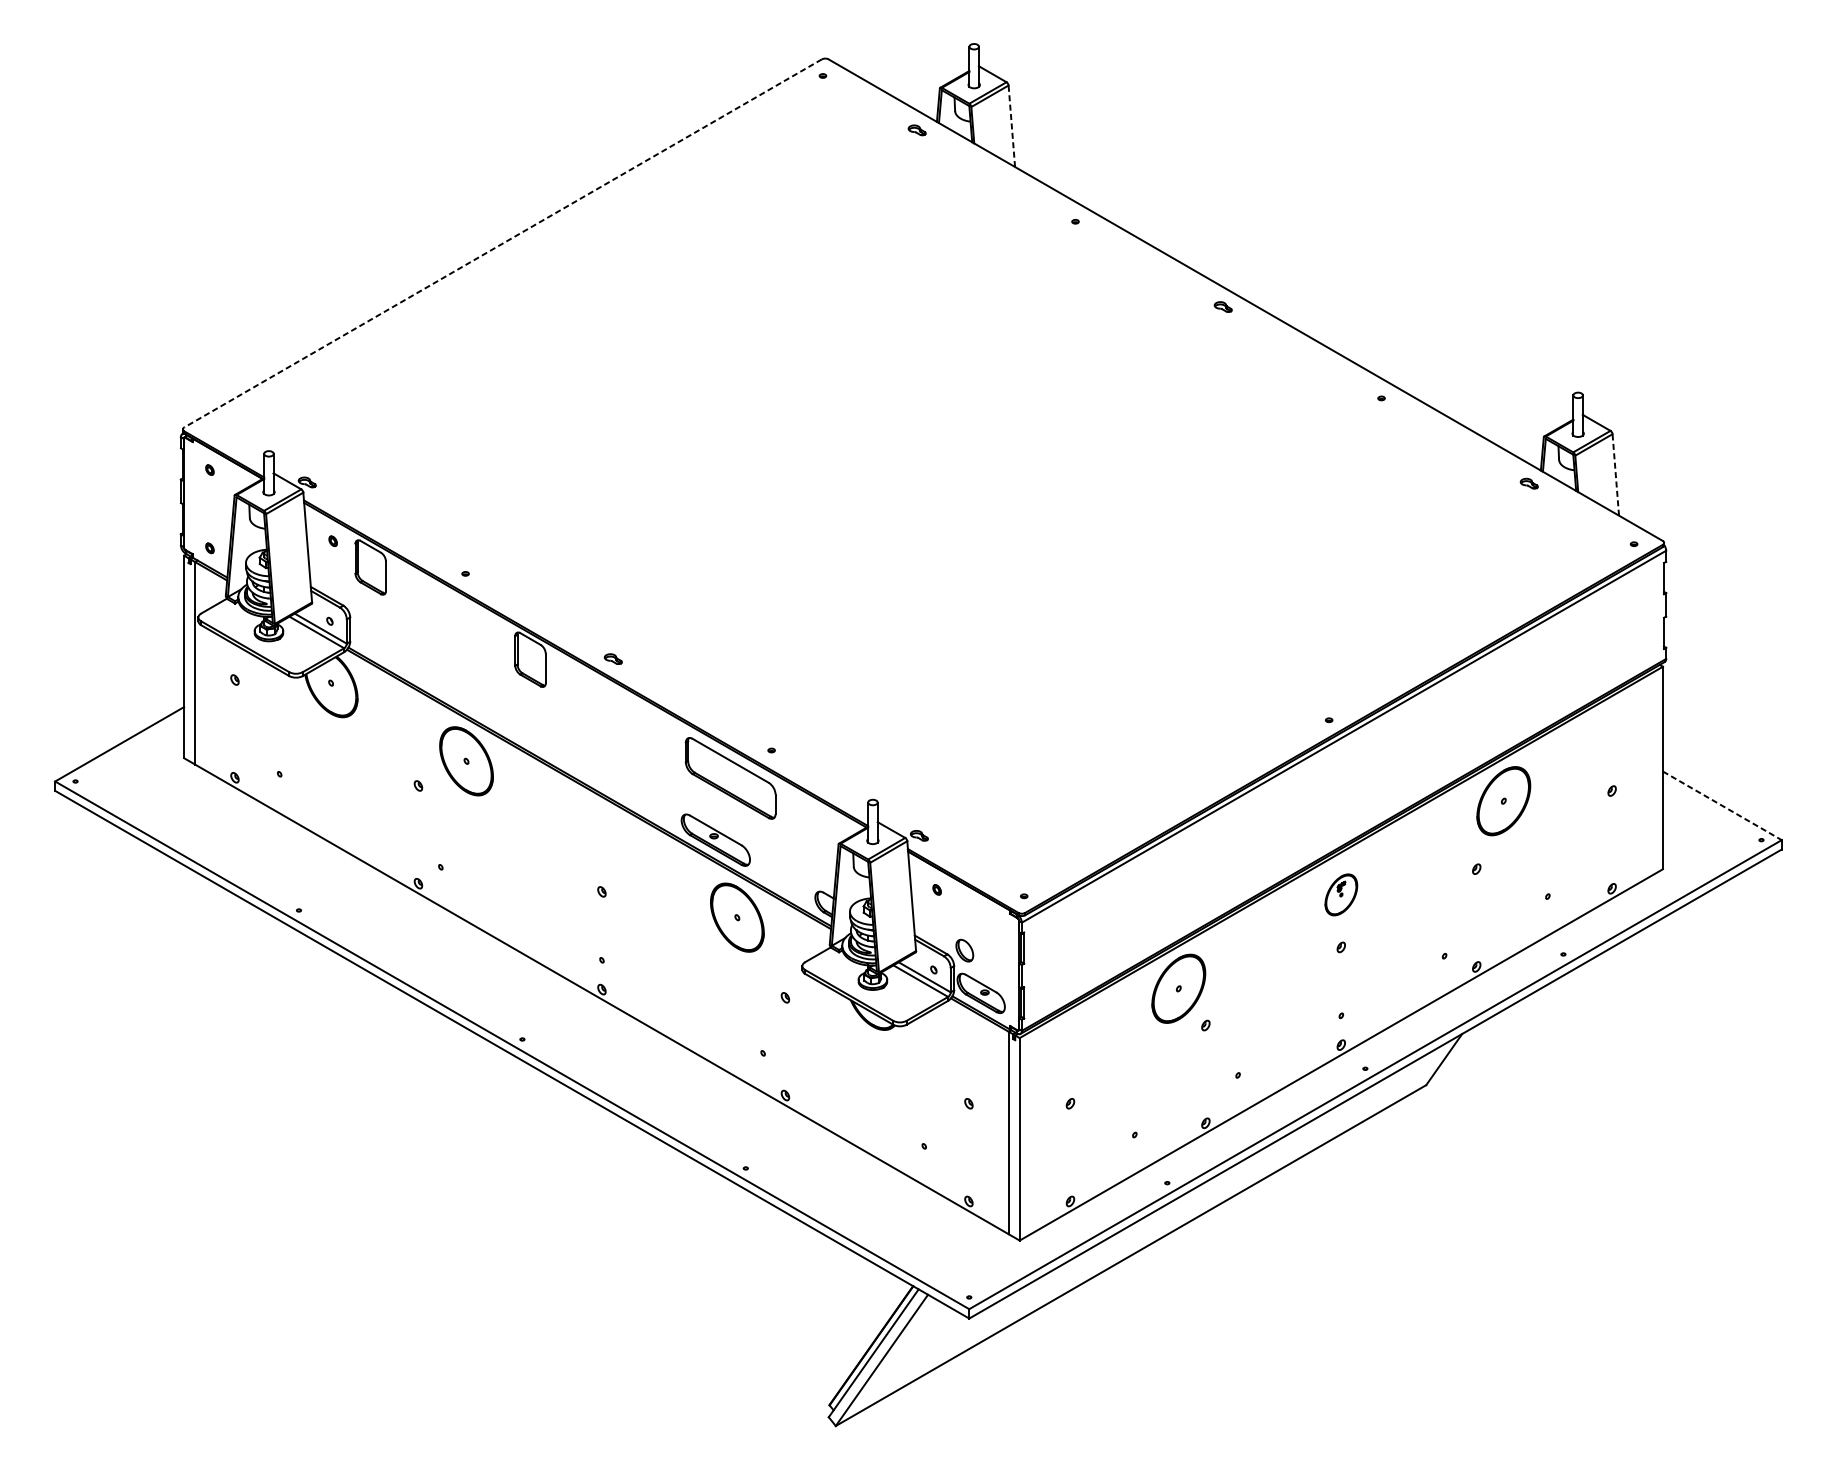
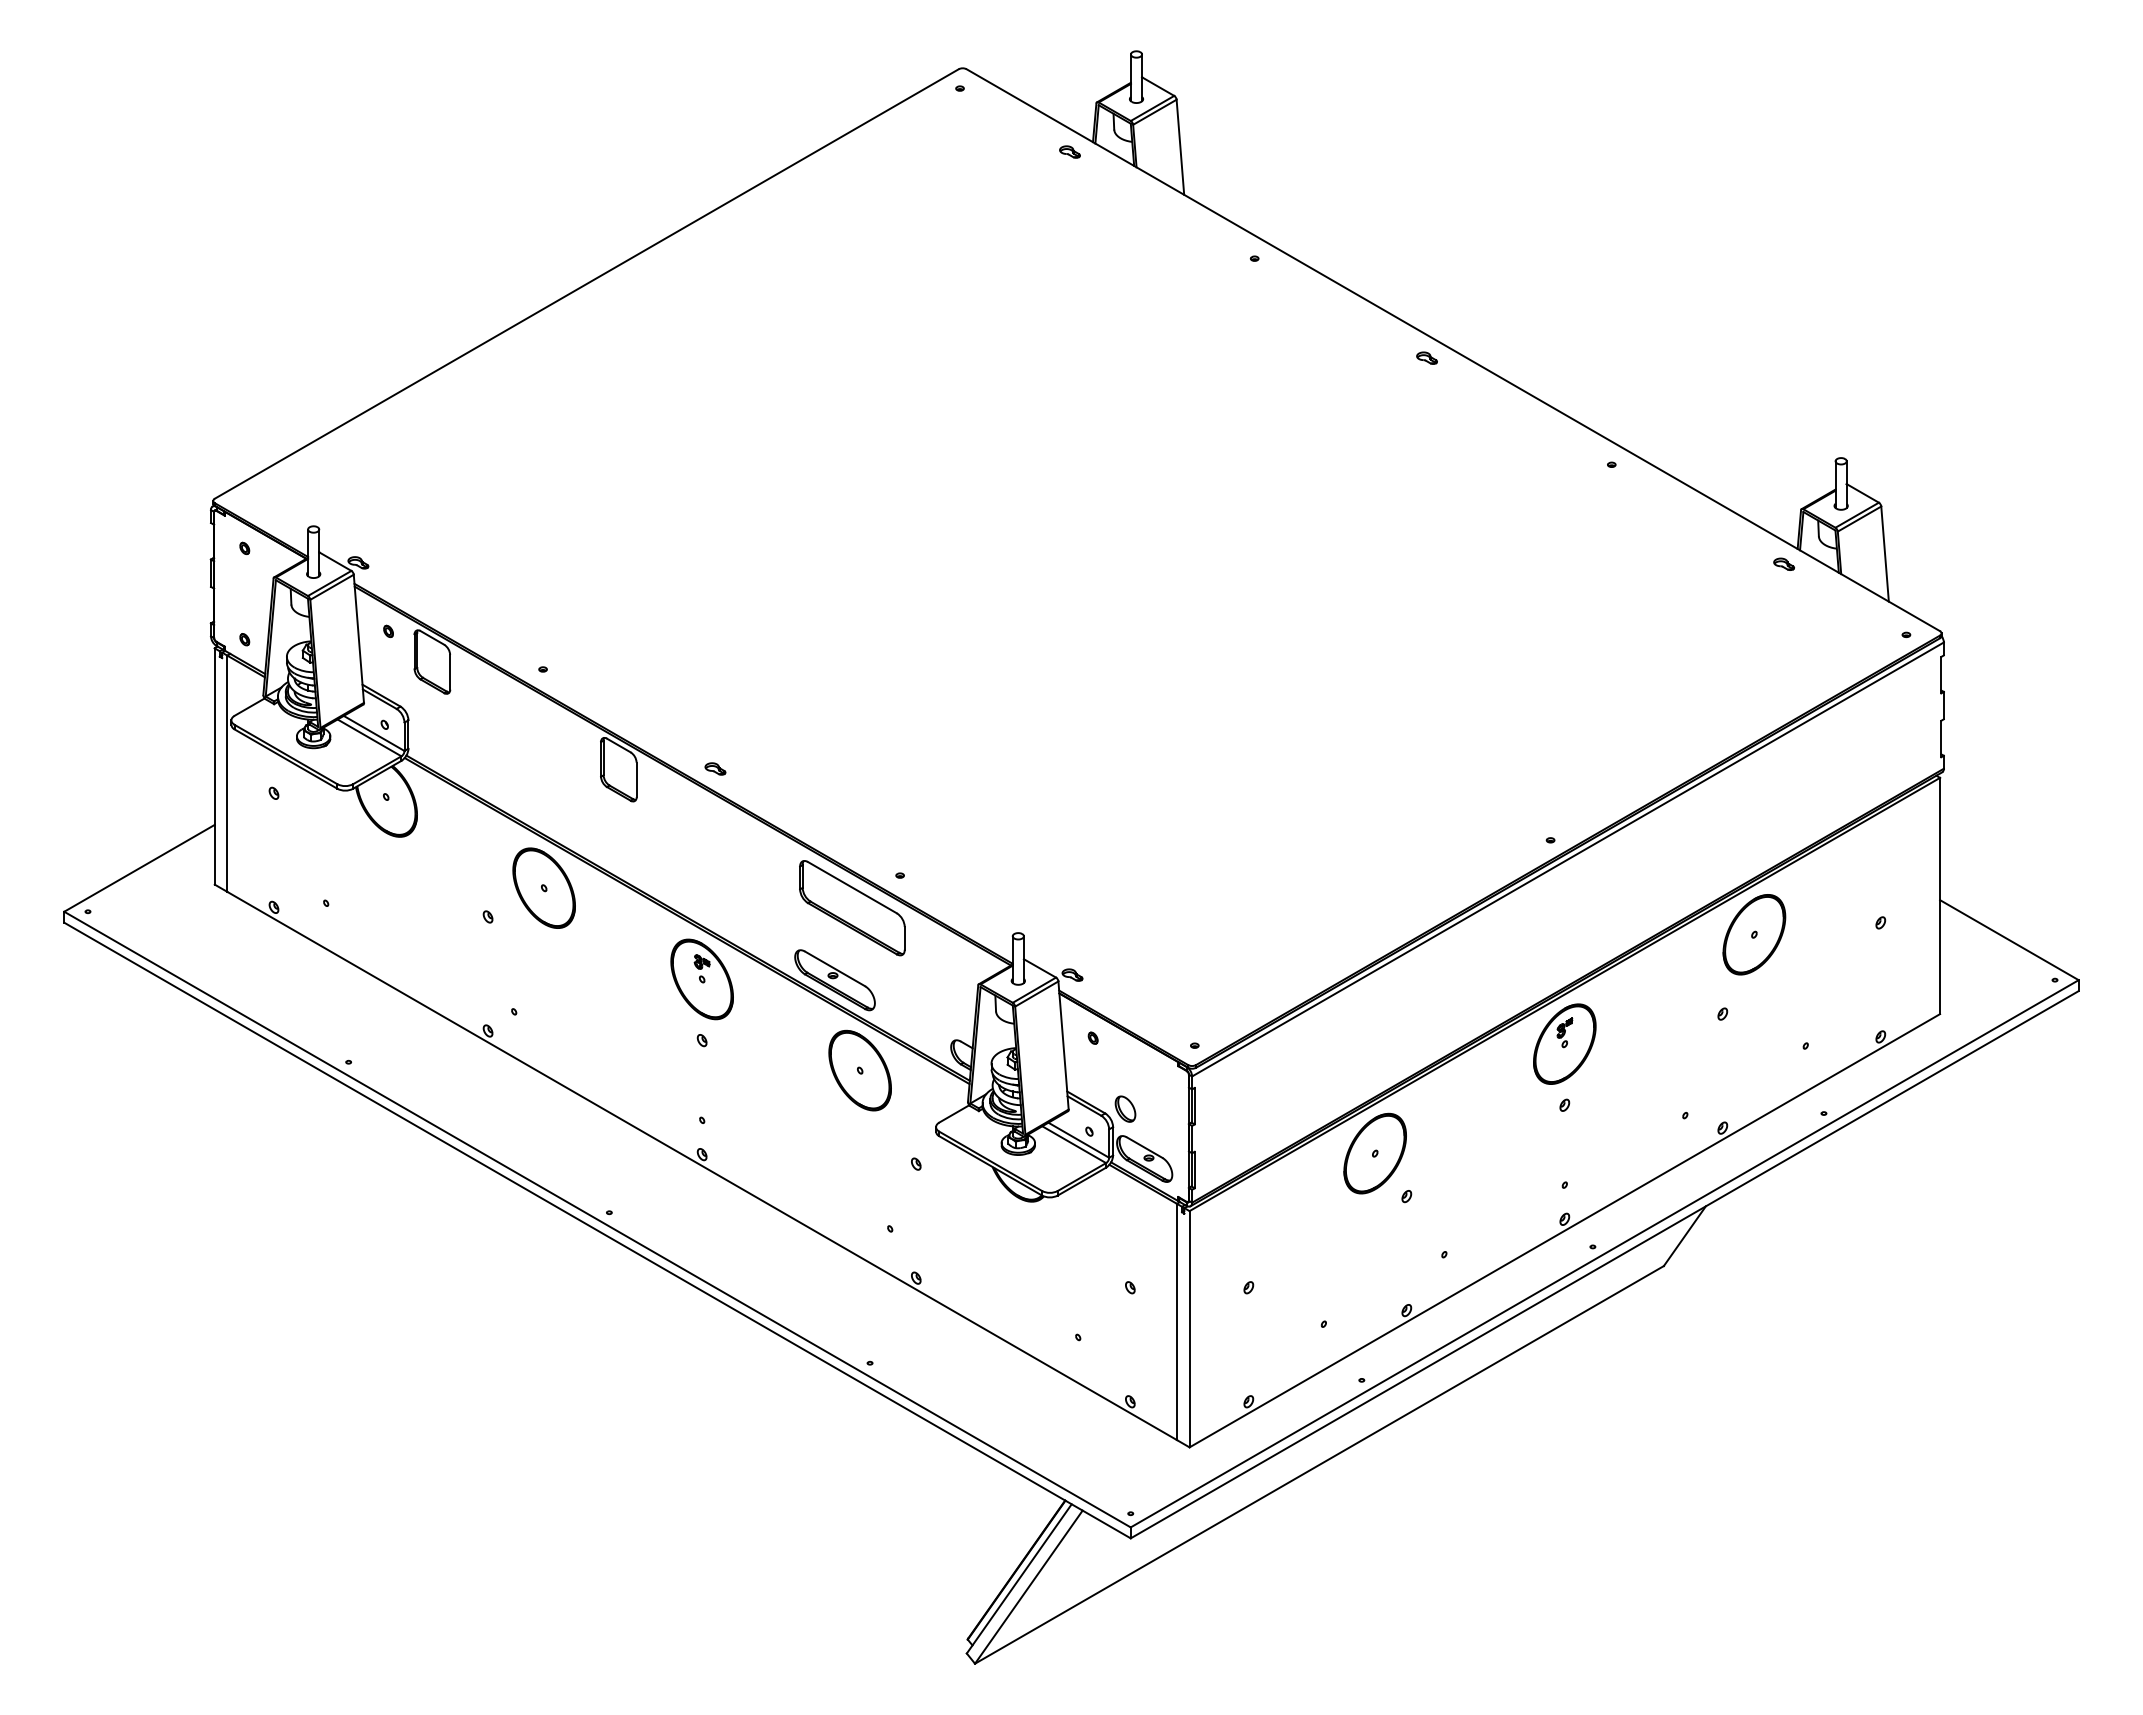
line: (1011, 126) -> (1180, 147), dashed -> solid
line: (502, 243) -> (586, 284), dashed -> solid
line: (1616, 475) -> (1885, 554), dashed -> solid
line: (1722, 806) -> (2009, 940), dashed -> solid
part: (601, 839) -> (701, 979), added
part: (1341, 894) -> (1564, 1043), size x1.67

